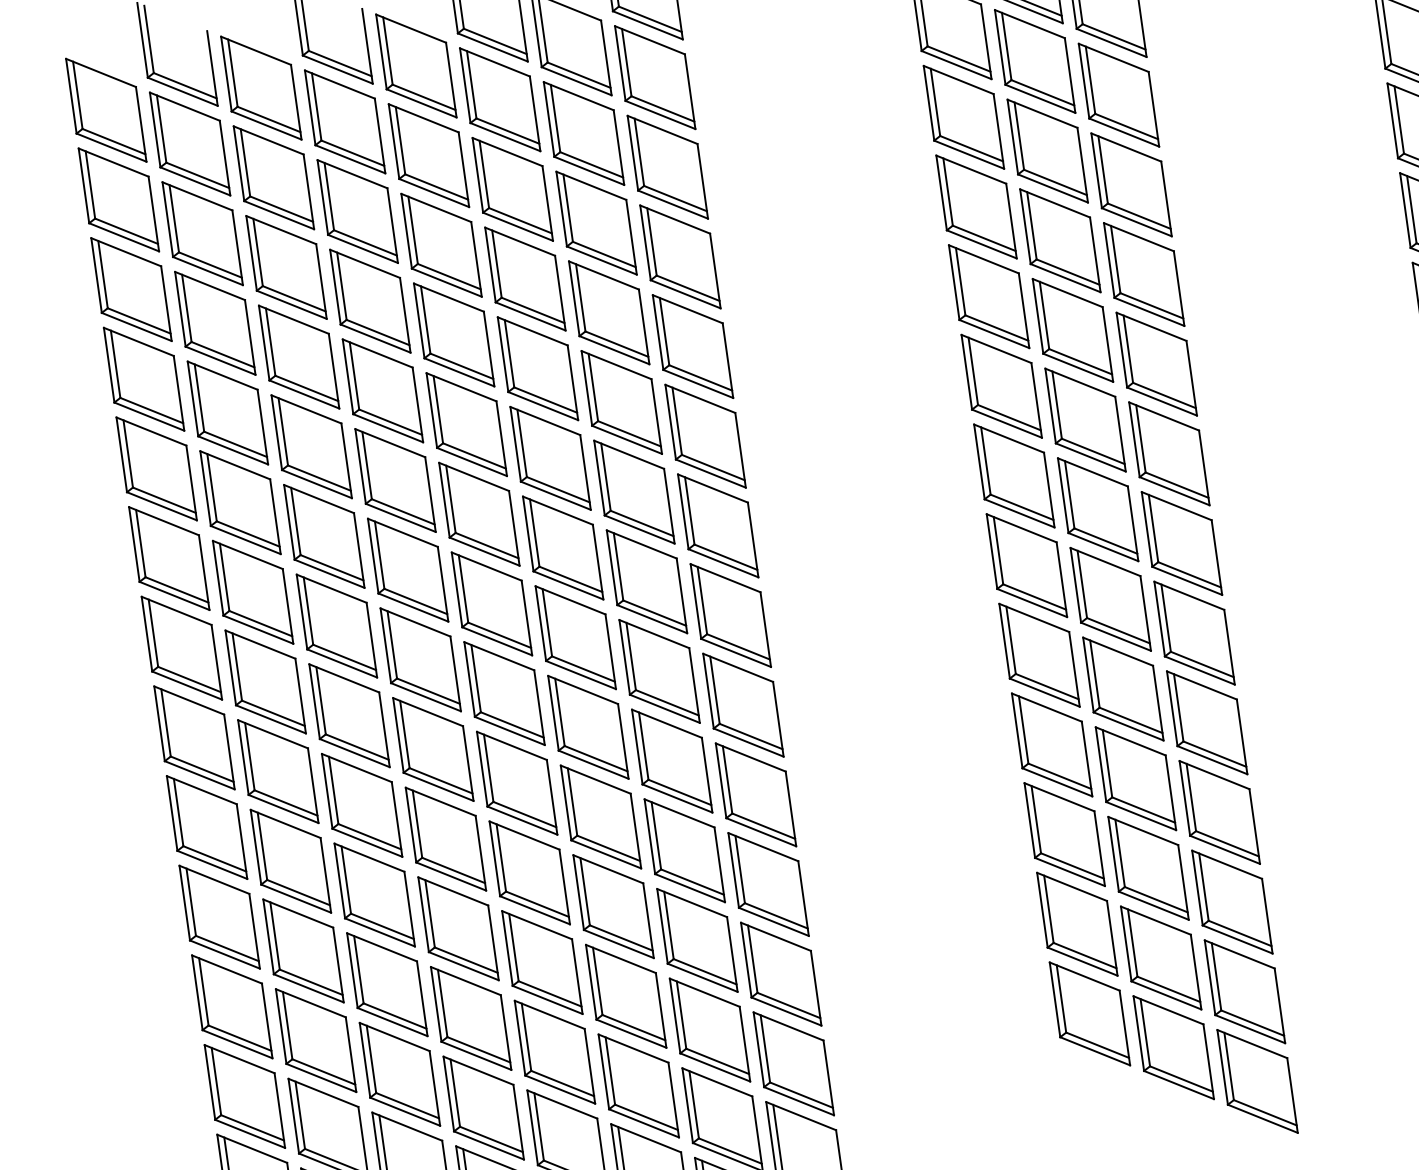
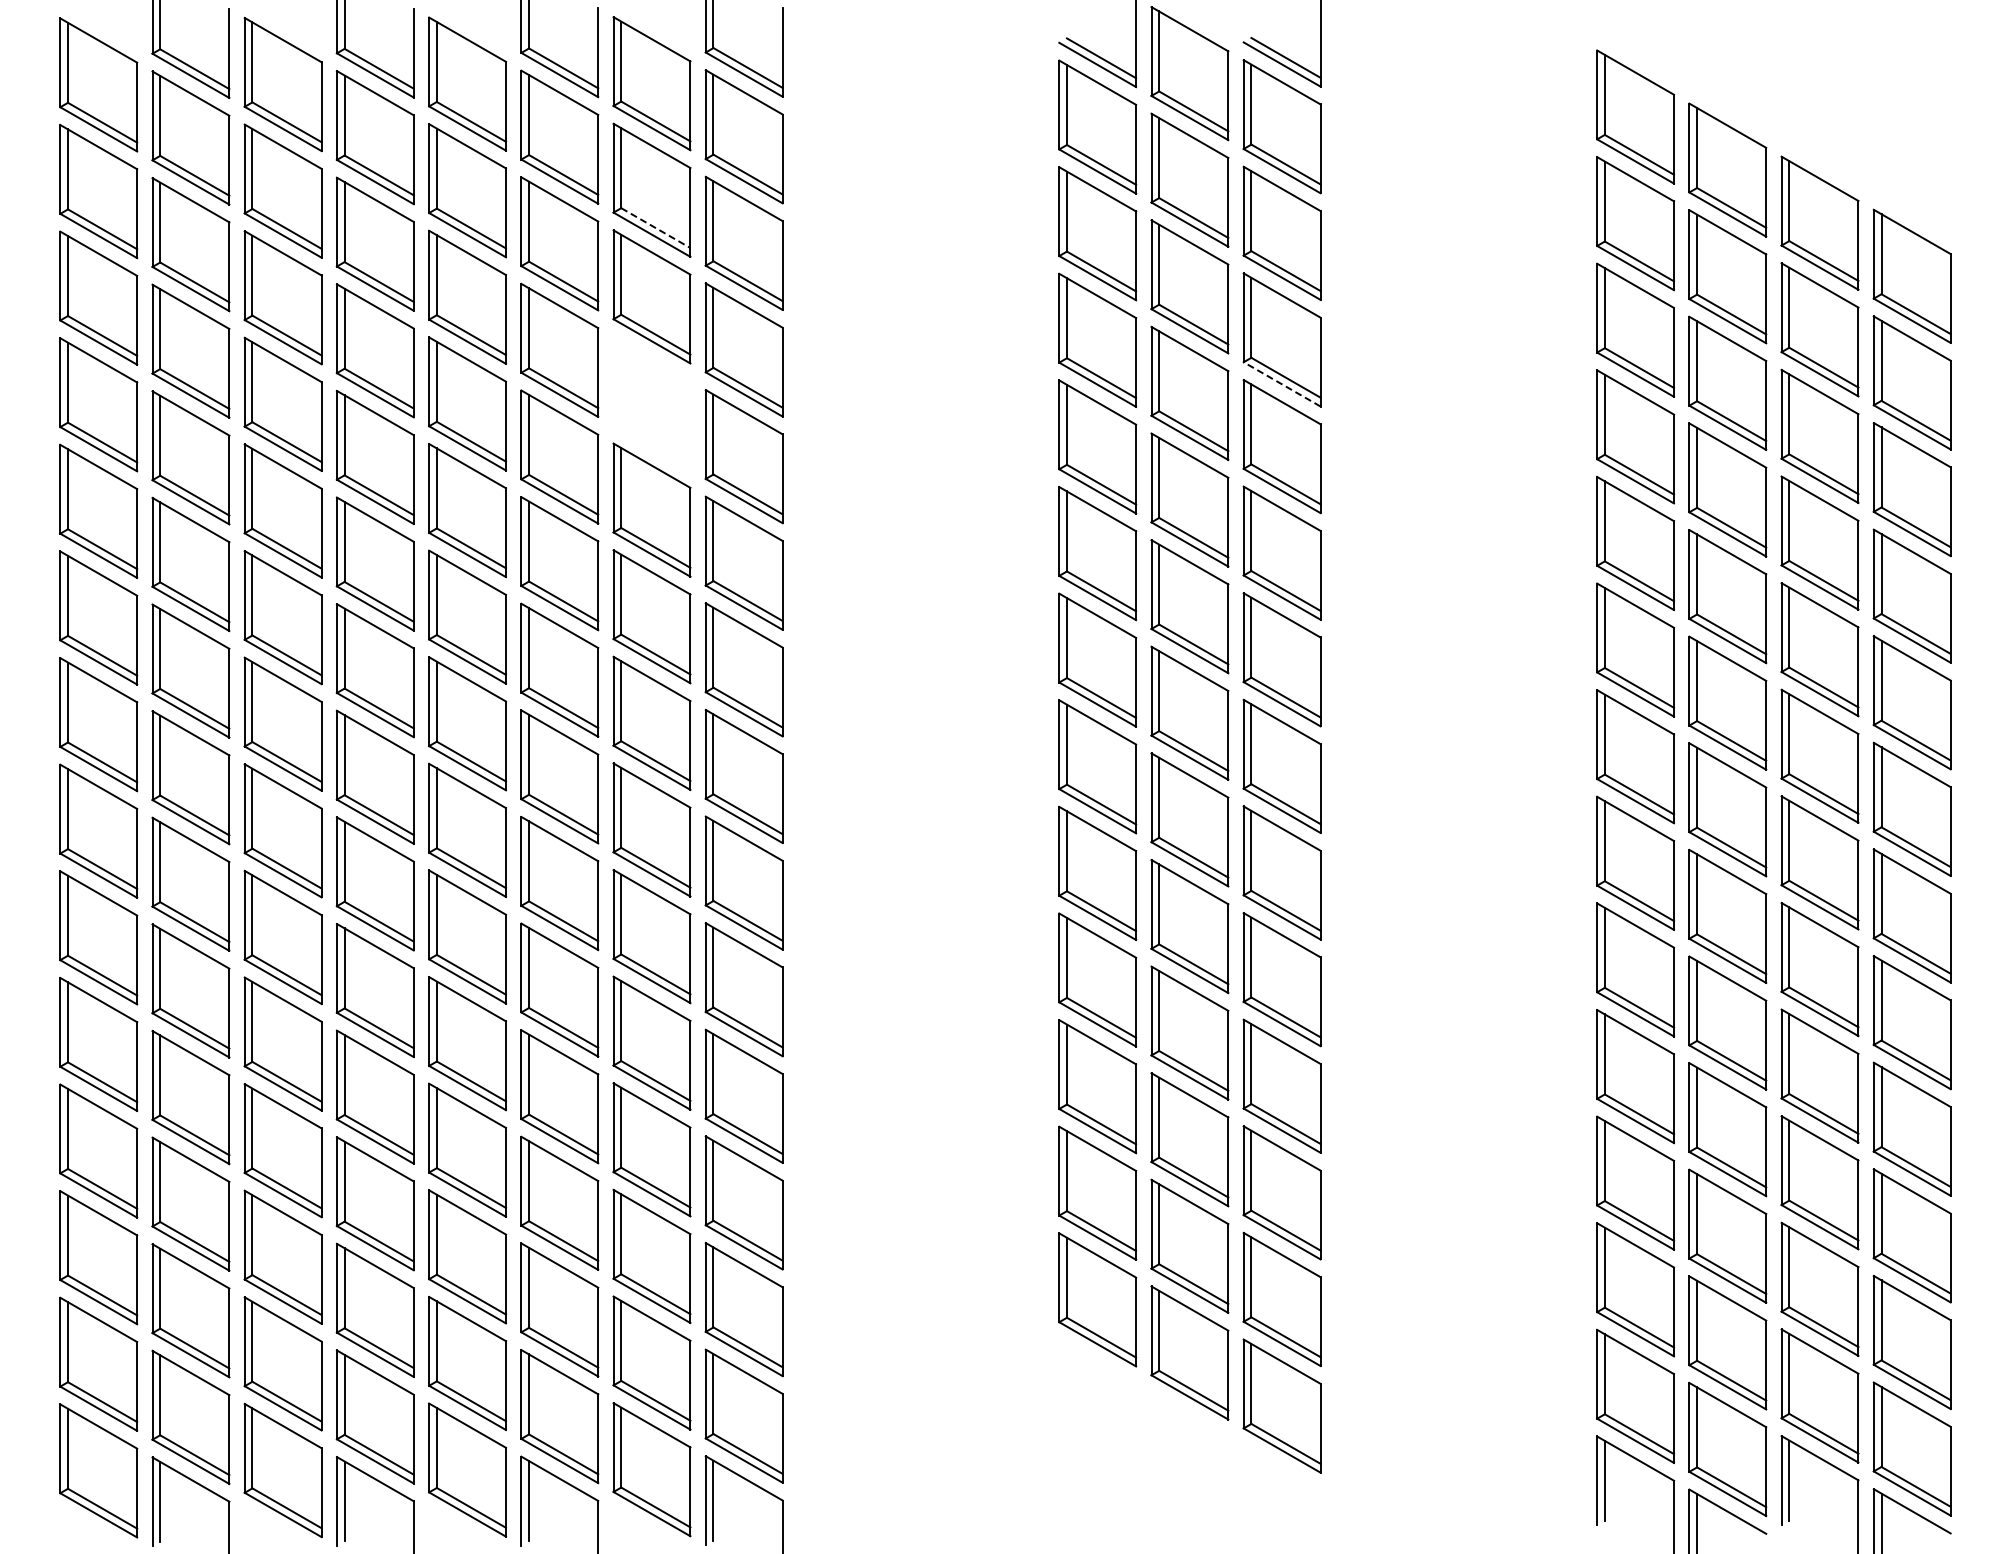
line: (591, 165) -> (655, 228), solid -> dashed
line: (1136, 222) -> (1281, 384), solid -> dashed
part: (608, 312) -> (651, 403), removed

